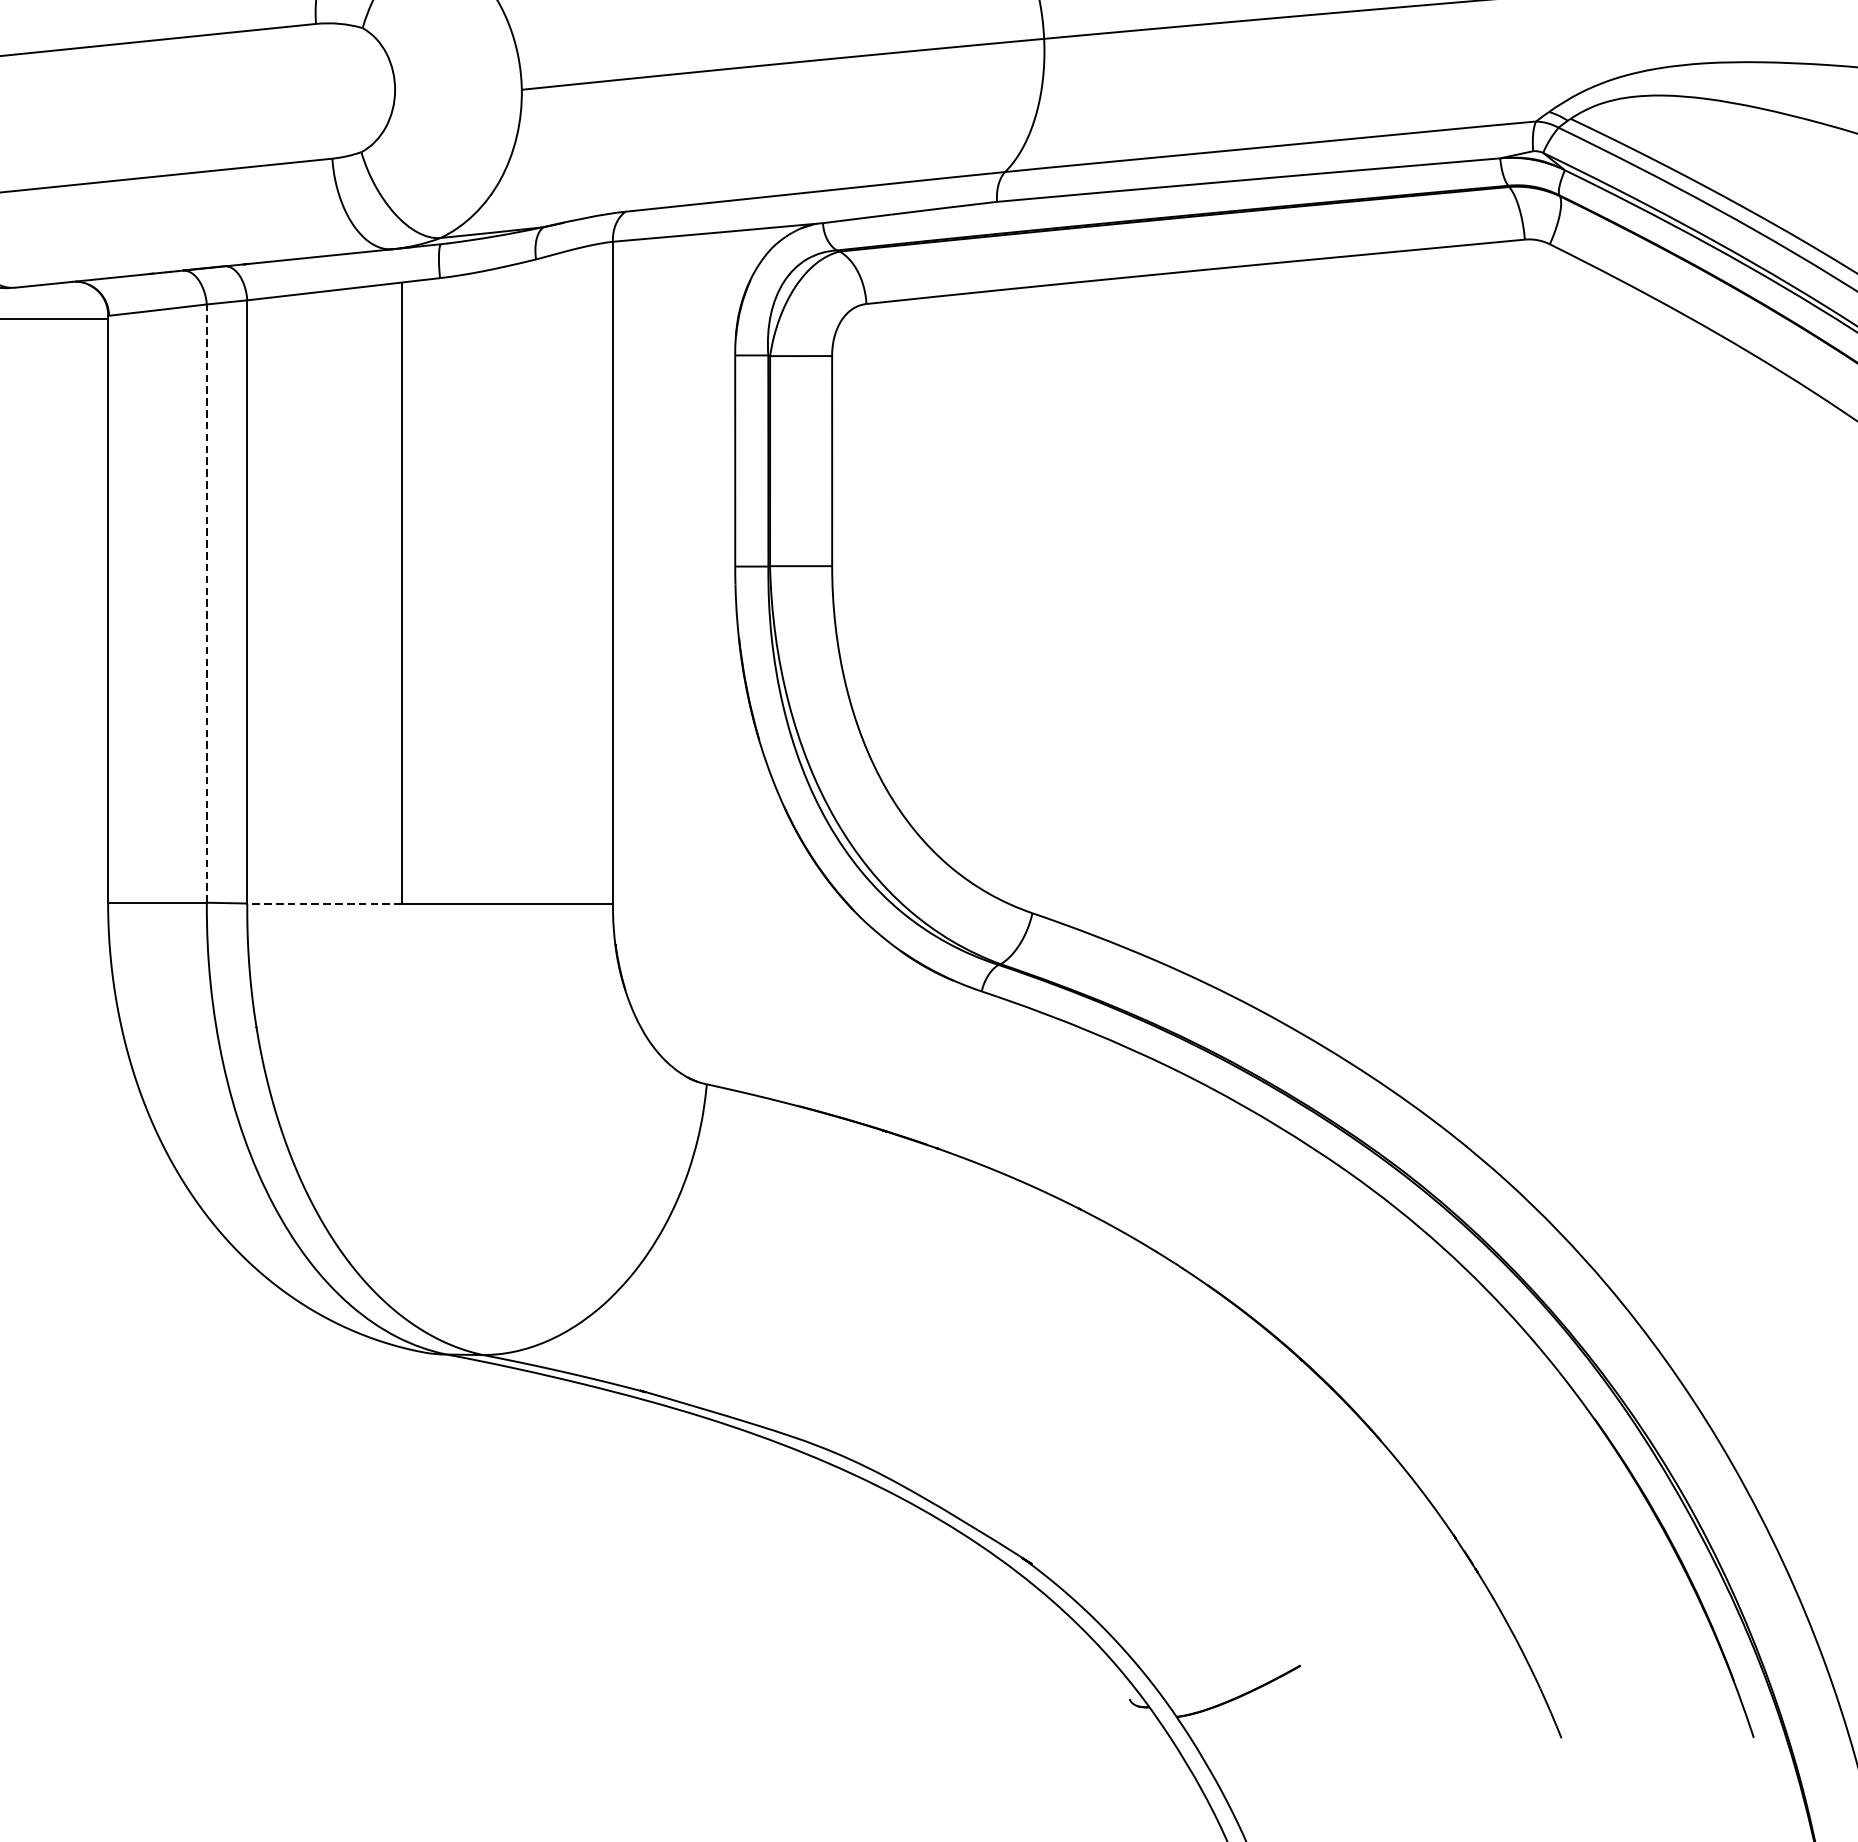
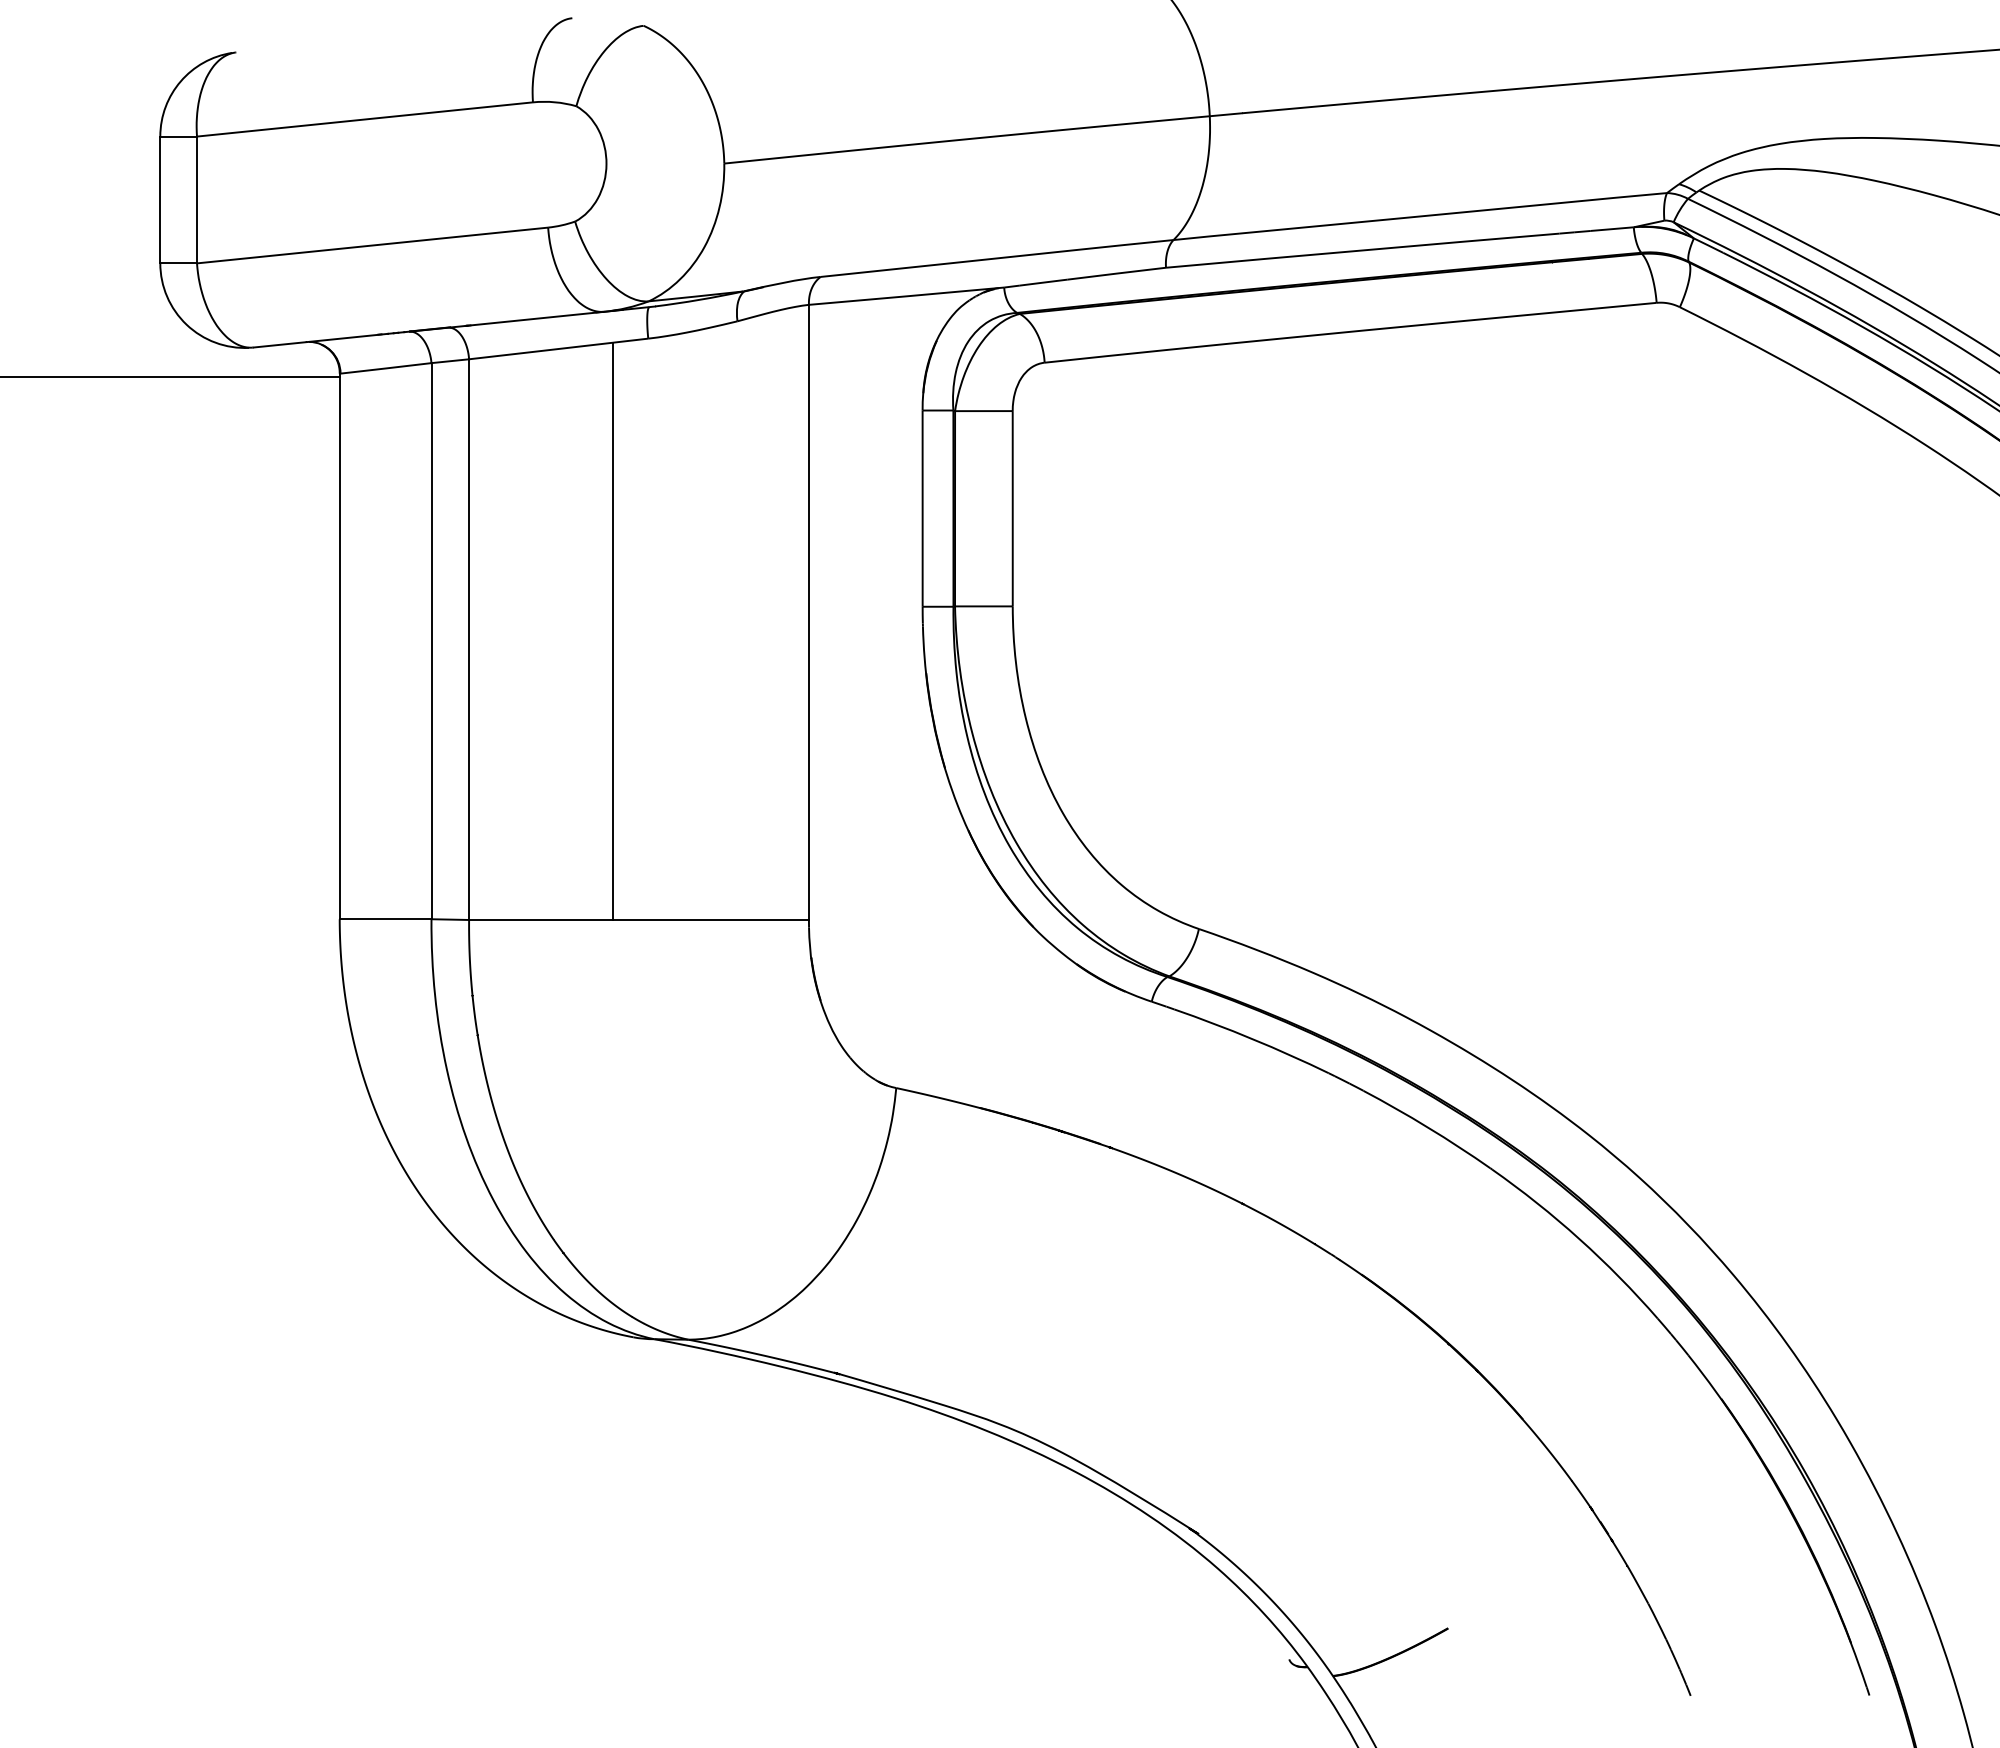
line: (206, 602) -> (431, 640), dashed -> solid
line: (324, 903) -> (540, 919), dashed -> solid

